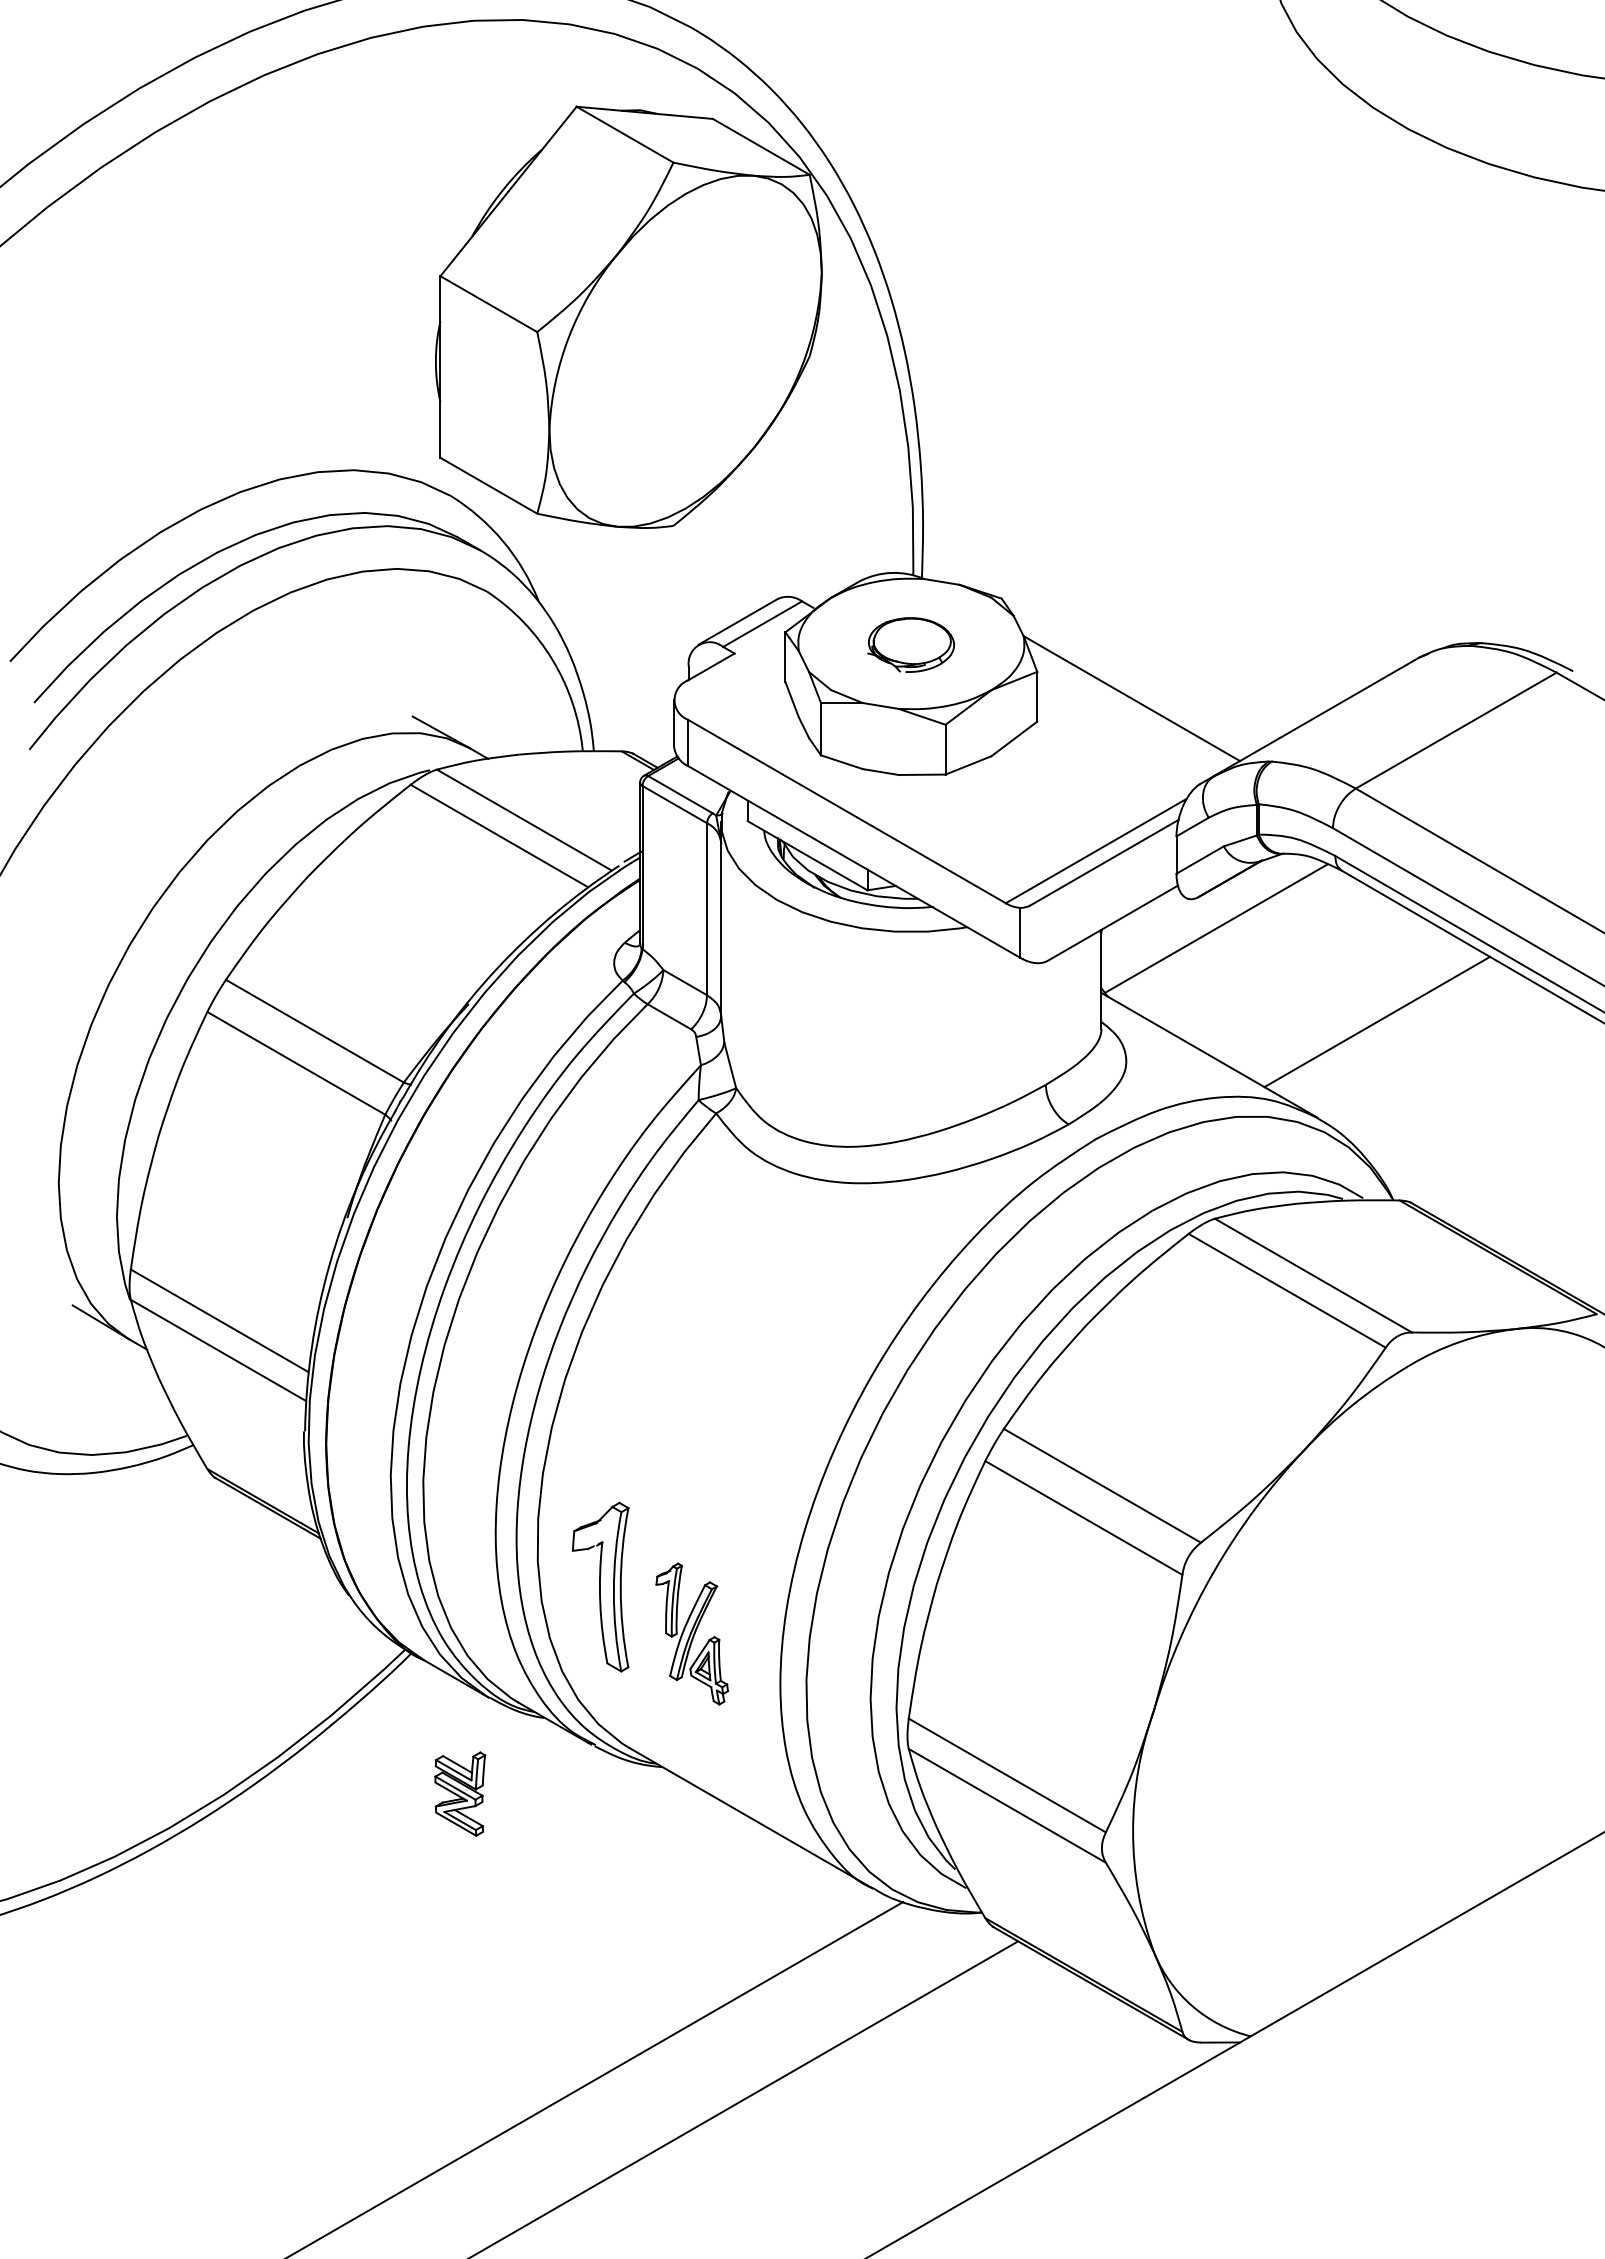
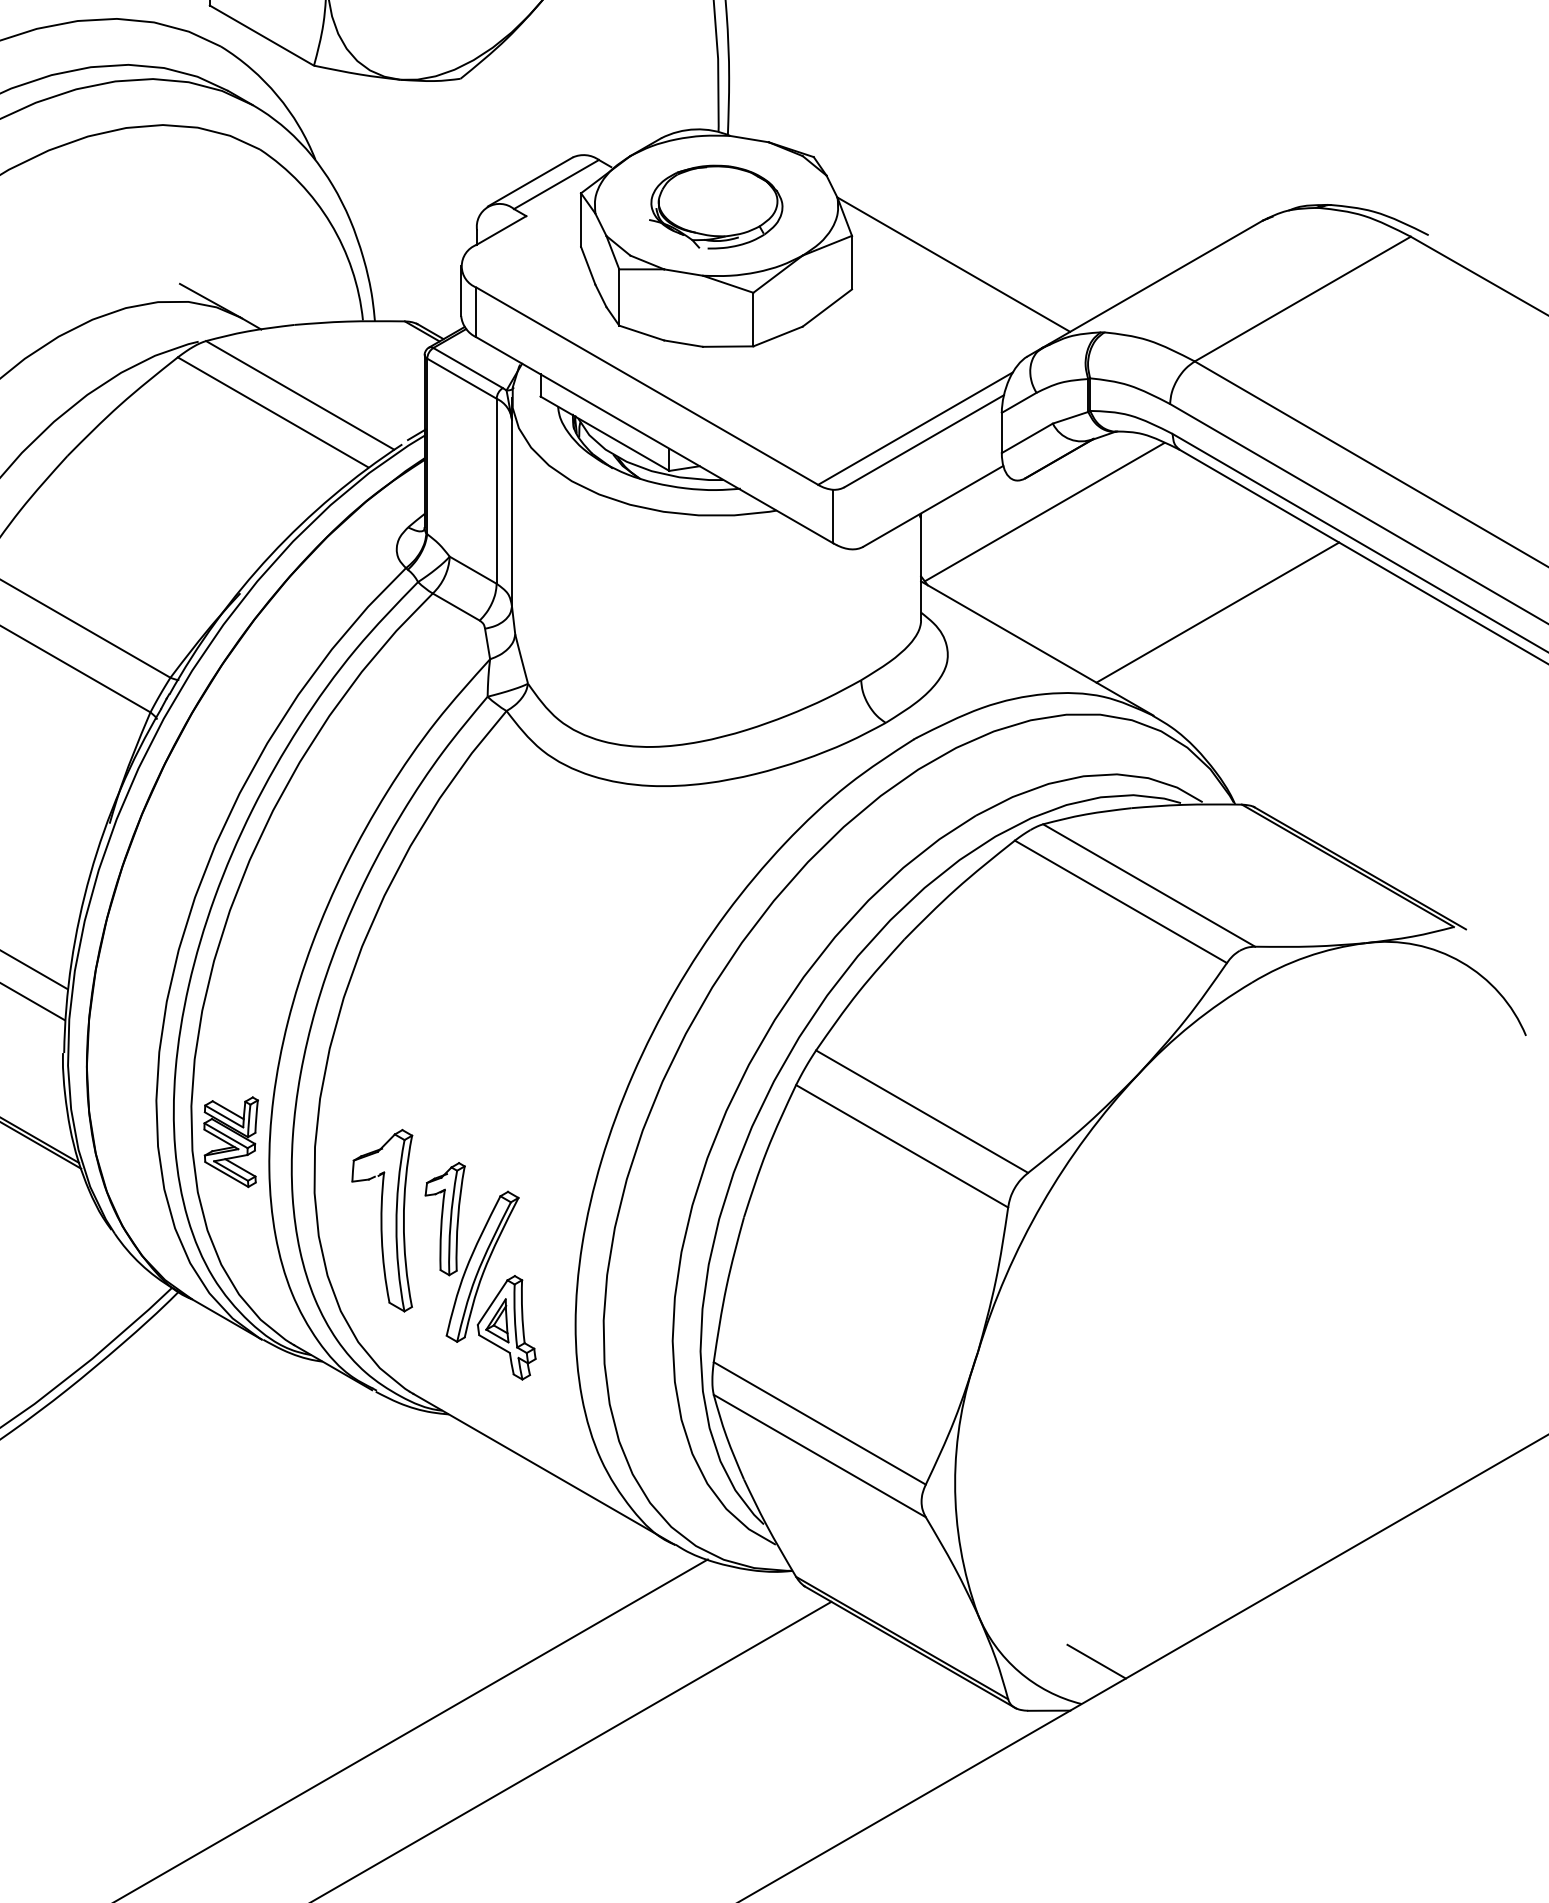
part: (910, 644) -> (715, 206), size x1.43
part: (692, 1633) -> (481, 1270), size x1.43
part: (460, 1793) -> (231, 1141), moved
line: (1264, 1996) -> (1096, 1661), added

